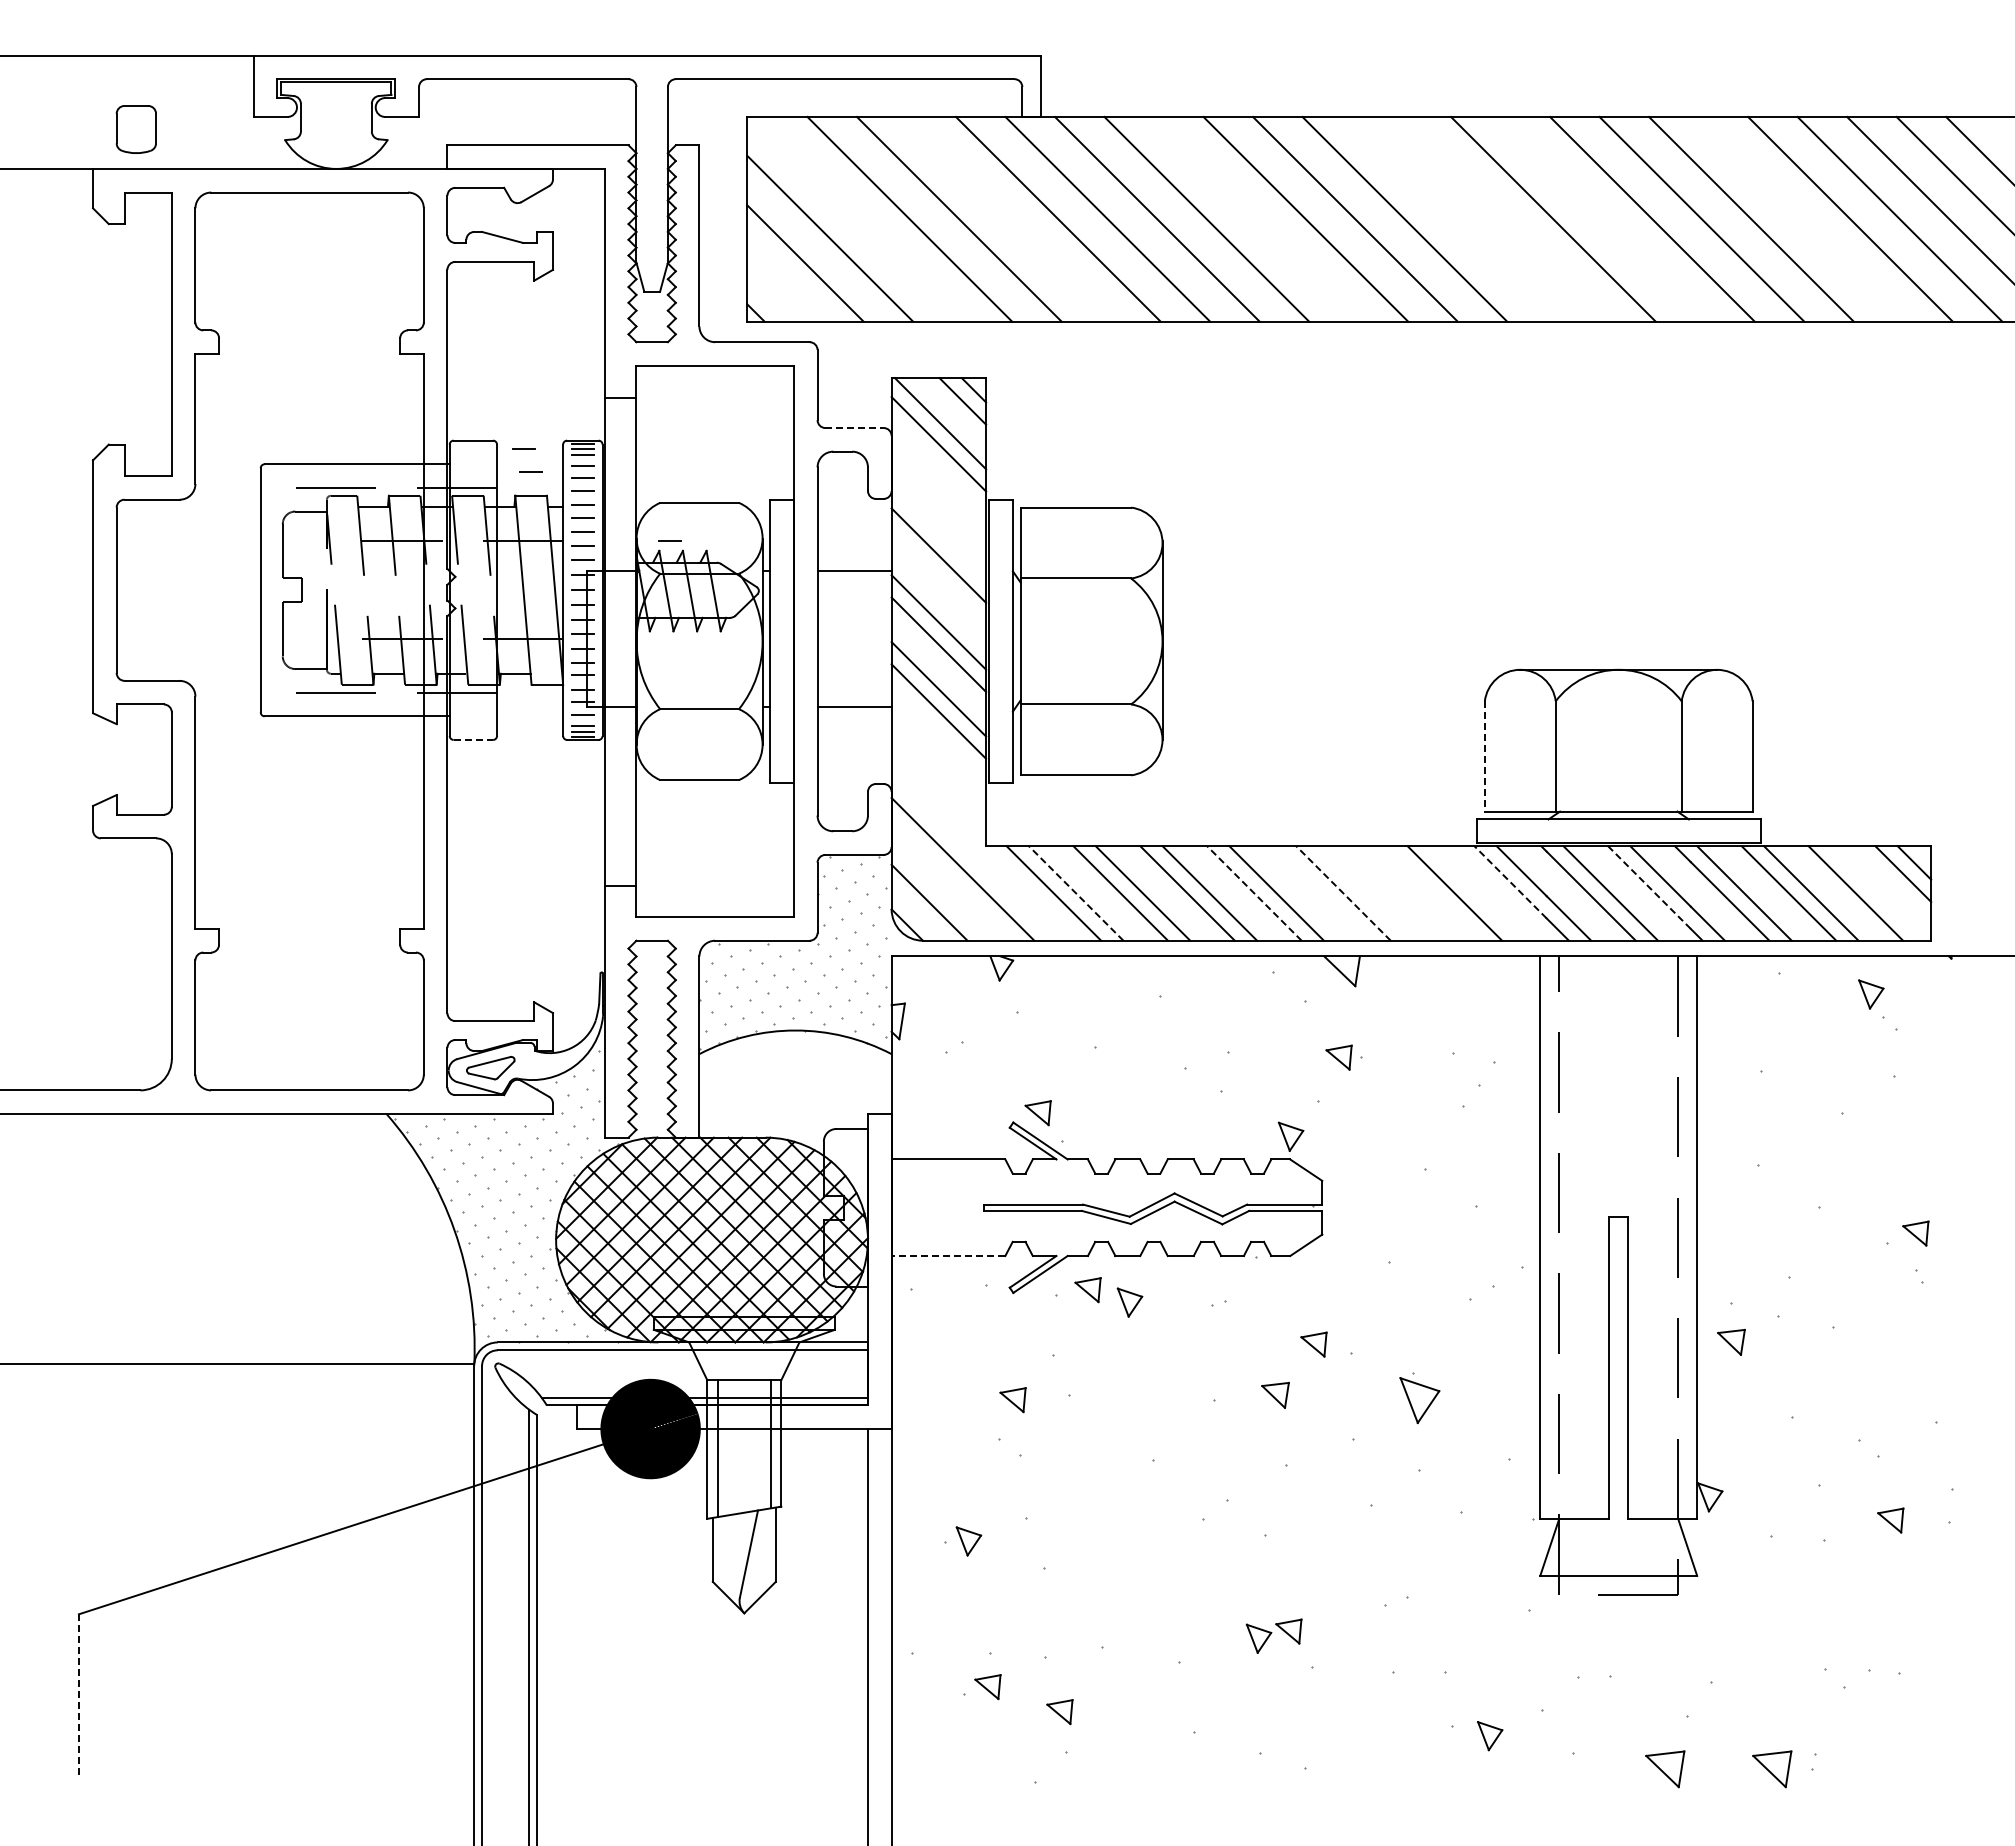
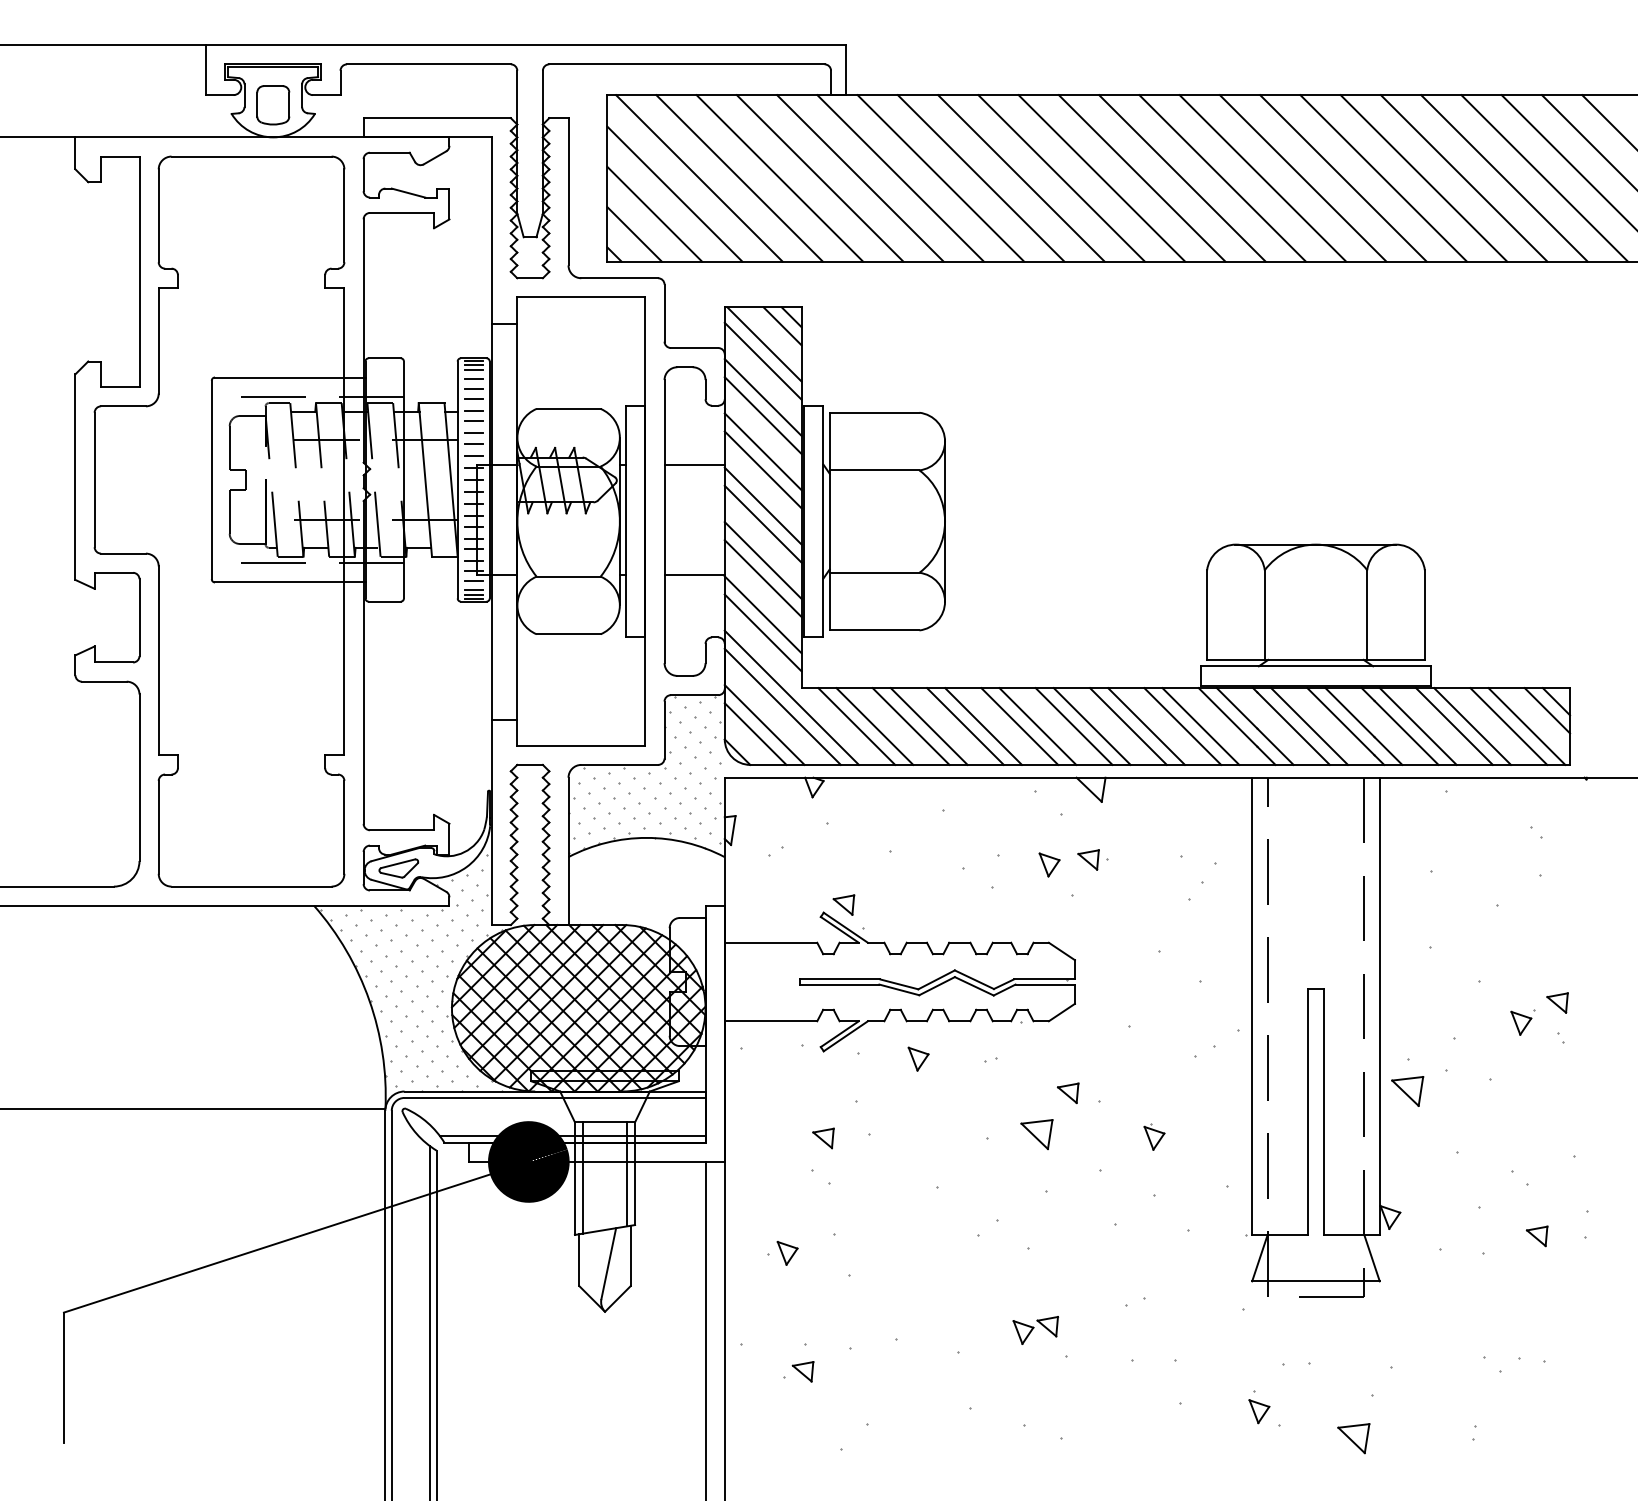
part: (135, 129) -> (272, 105), moved
line: (859, 218) -> (698, 177), added
line: (1008, 218) -> (819, 177), added
line: (1256, 218) -> (1021, 177), added
line: (1454, 218) -> (1182, 177), added
line: (1503, 218) -> (1222, 177), added
line: (1602, 218) -> (1302, 177), added
line: (1800, 218) -> (1463, 177), added
line: (780, 287) -> (634, 233), added
line: (855, 428) -> (695, 348), dashed -> solid
line: (523, 448) -> (425, 364), removed
line: (530, 471) -> (431, 383), removed
line: (938, 488) -> (762, 397), added
line: (938, 510) -> (762, 415), added
line: (669, 540) -> (544, 439), removed
line: (938, 577) -> (762, 469), added
line: (473, 739) -> (384, 601), dashed -> solid
line: (938, 755) -> (762, 614), added
line: (1484, 756) -> (1206, 615), dashed -> solid
line: (938, 778) -> (762, 633), added
line: (973, 857) -> (791, 697), added
line: (1510, 881) -> (1227, 716), dashed -> solid
line: (1649, 887) -> (1341, 721), dashed -> solid
line: (940, 891) -> (764, 724), added
line: (1076, 893) -> (875, 726), dashed -> solid
line: (1254, 893) -> (1019, 726), dashed -> solid
line: (1321, 893) -> (1074, 726), added
line: (1343, 893) -> (1092, 726), dashed -> solid
line: (1387, 893) -> (1127, 726), added
line: (1410, 893) -> (1146, 726), added
line: (1476, 893) -> (1200, 726), added
line: (1877, 893) -> (1526, 726), added
part: (1871, 994) -> (1521, 1023), moved
part: (1291, 1136) -> (1049, 864), moved
line: (948, 1256) -> (771, 1021), dashed -> solid
part: (1087, 1290) -> (884, 1049), removed
part: (1731, 1342) -> (1407, 1091), size x1.43
part: (1275, 1395) -> (1036, 1134), size x1.43
part: (1420, 1398) -> (1154, 1137), size x0.62
line: (78, 1695) -> (63, 1378), dashed -> solid
part: (1059, 1712) -> (861, 1392), removed
part: (1490, 1736) -> (1259, 1411), moved
part: (1772, 1769) -> (1441, 1438), removed

